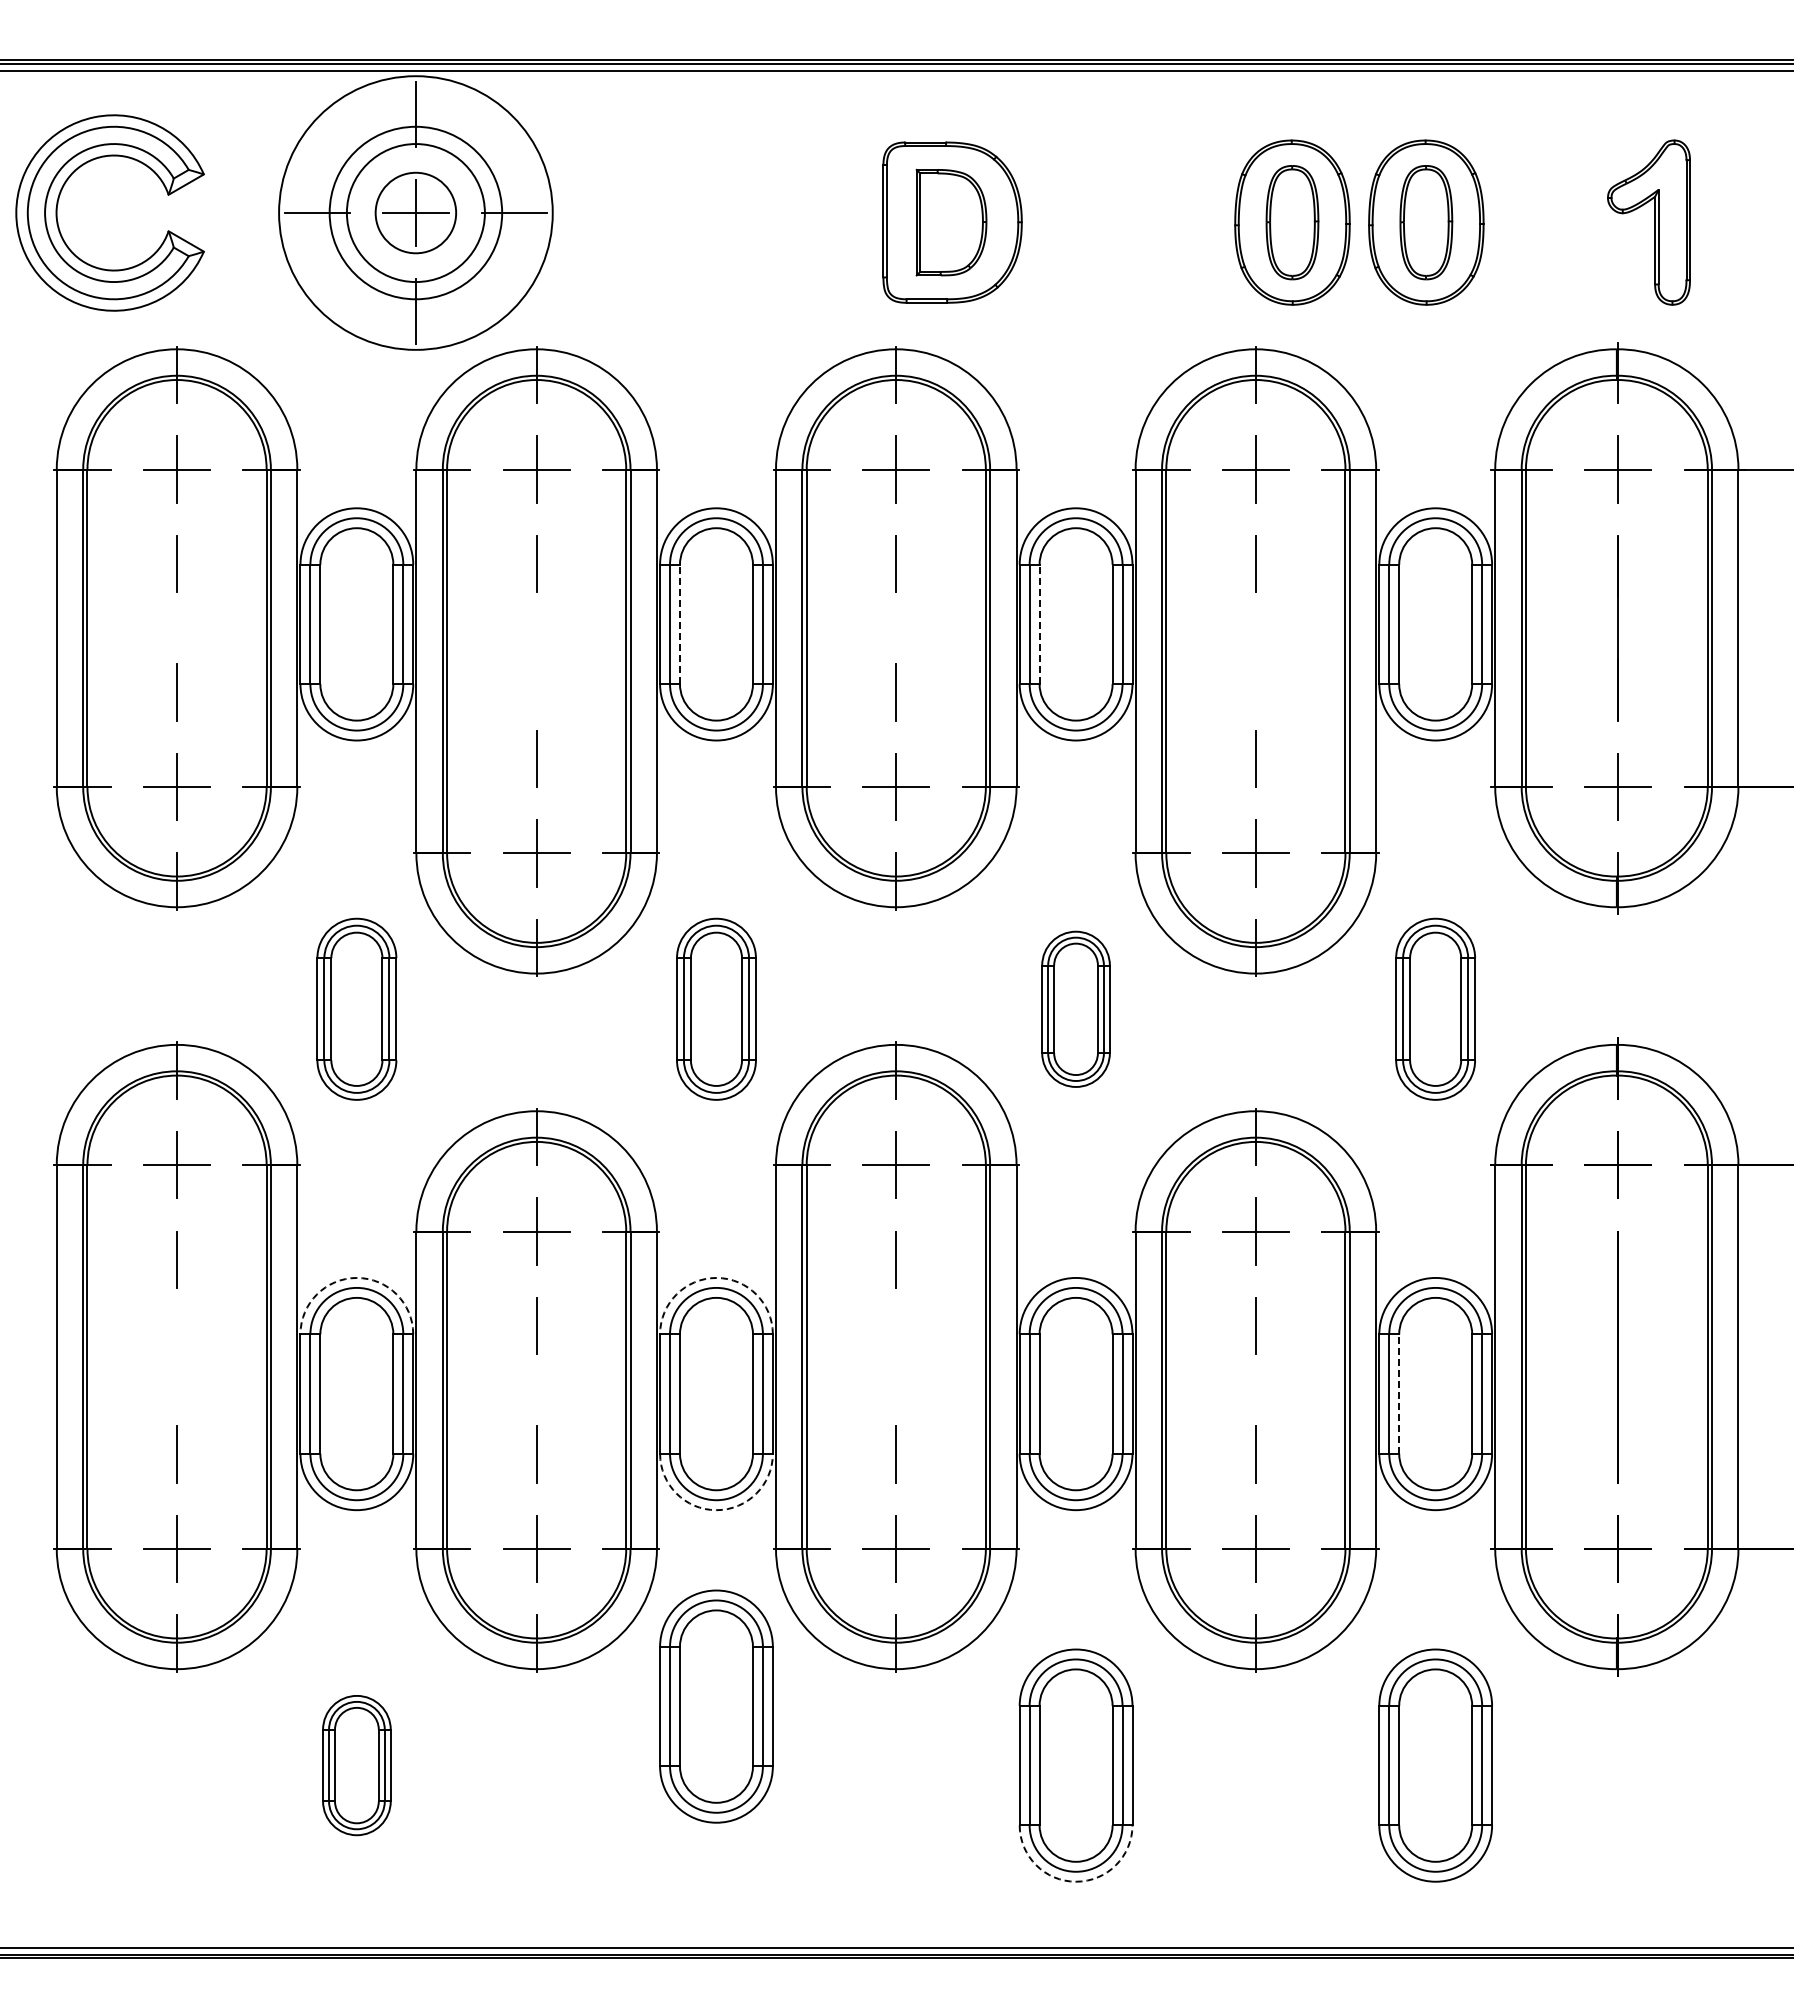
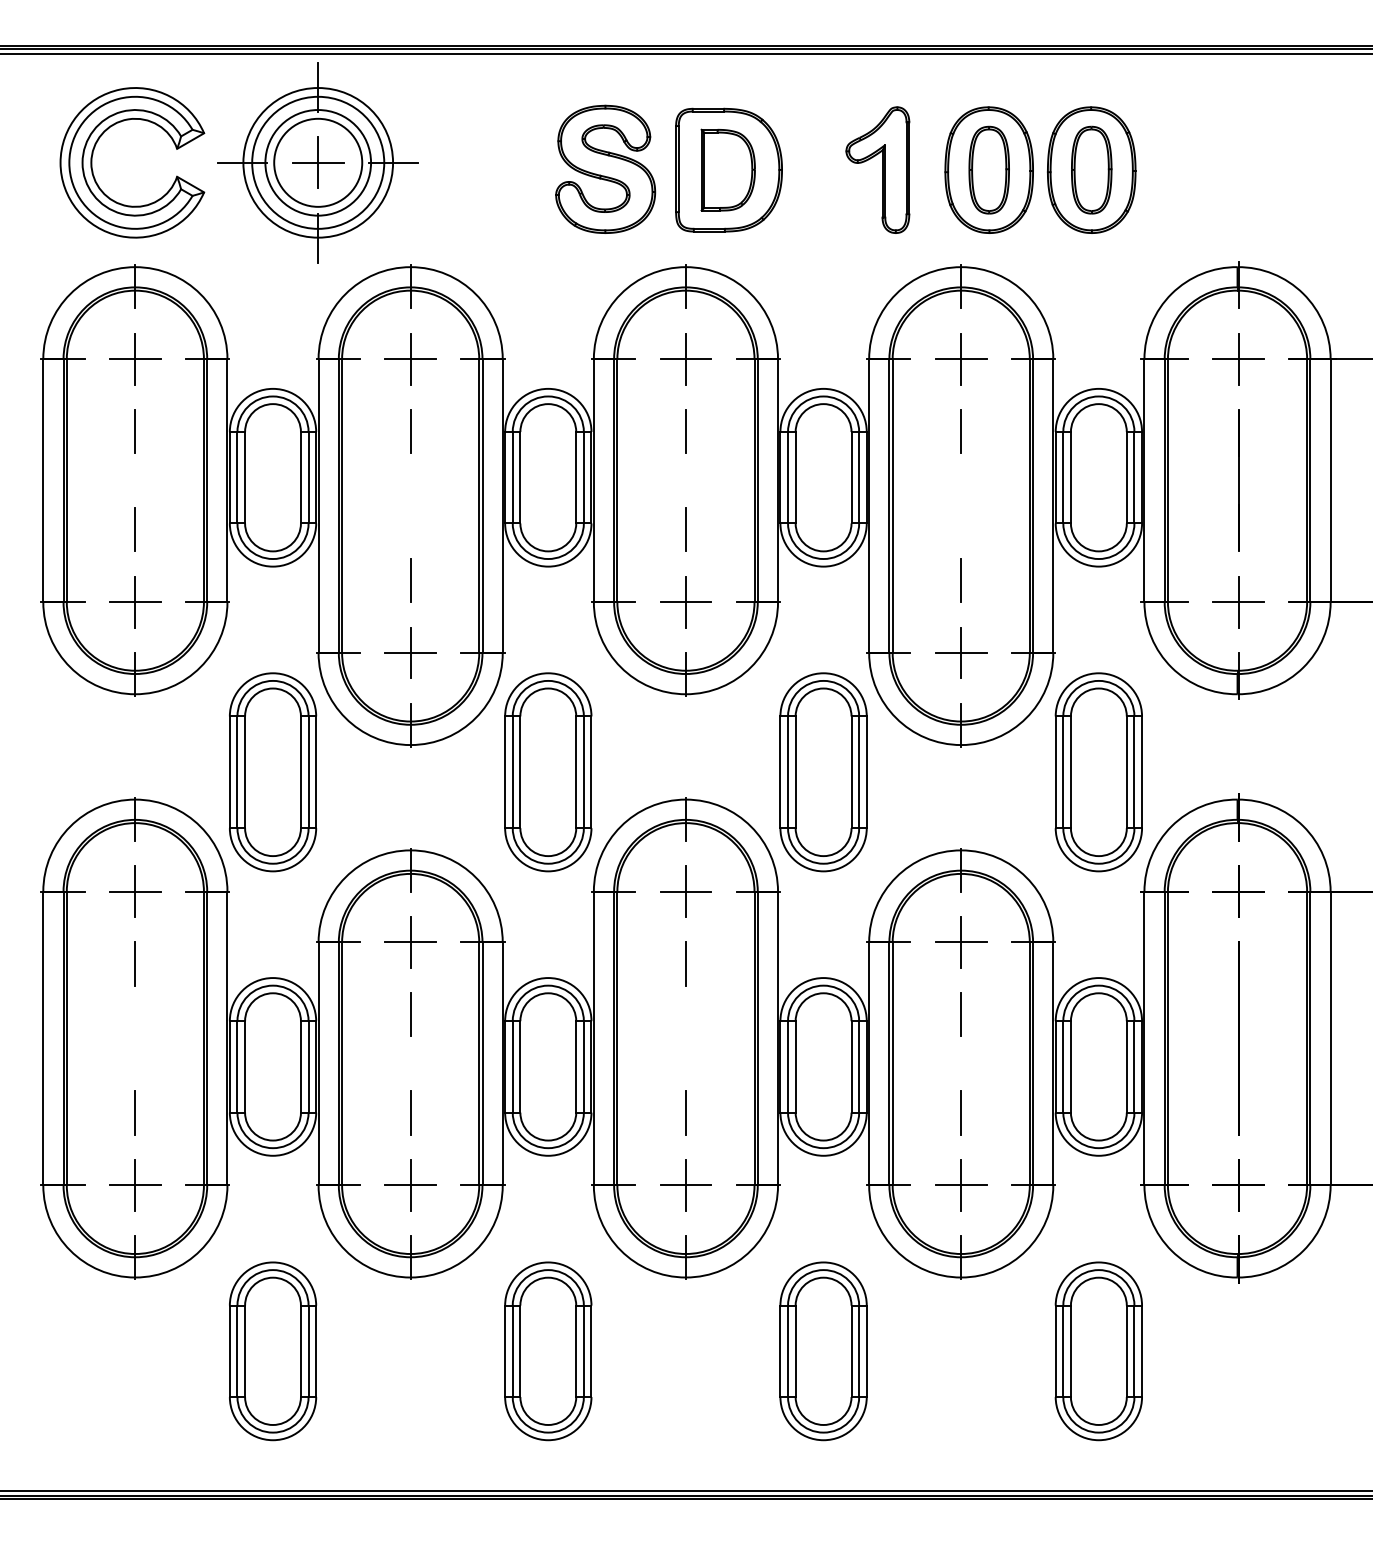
part: (58, 204) -> (92, 156), moved
circle: (415, 212) -> (317, 162), size x0.71
circle: (415, 212) -> (317, 162), size x1.43
part: (790, 221) -> (604, 169), added
part: (1648, 222) -> (877, 170), moved
line: (679, 624) -> (520, 477), dashed -> solid
line: (1039, 624) -> (795, 477), dashed -> solid
part: (356, 1009) -> (272, 772), size x1.43
part: (716, 1009) -> (548, 772), size x1.43
part: (1075, 1009) -> (823, 772), size x1.67
part: (1435, 1009) -> (1098, 772), size x1.43
arc: (356, 1277) -> (272, 977), dashed -> solid
arc: (716, 1277) -> (548, 977), dashed -> solid
line: (1399, 1394) -> (1071, 1067), dashed -> solid
arc: (716, 1510) -> (548, 1156), dashed -> solid
part: (716, 1706) -> (548, 1351), moved
part: (356, 1765) -> (272, 1351), size x1.67
arc: (1076, 1881) -> (823, 1440), dashed -> solid

